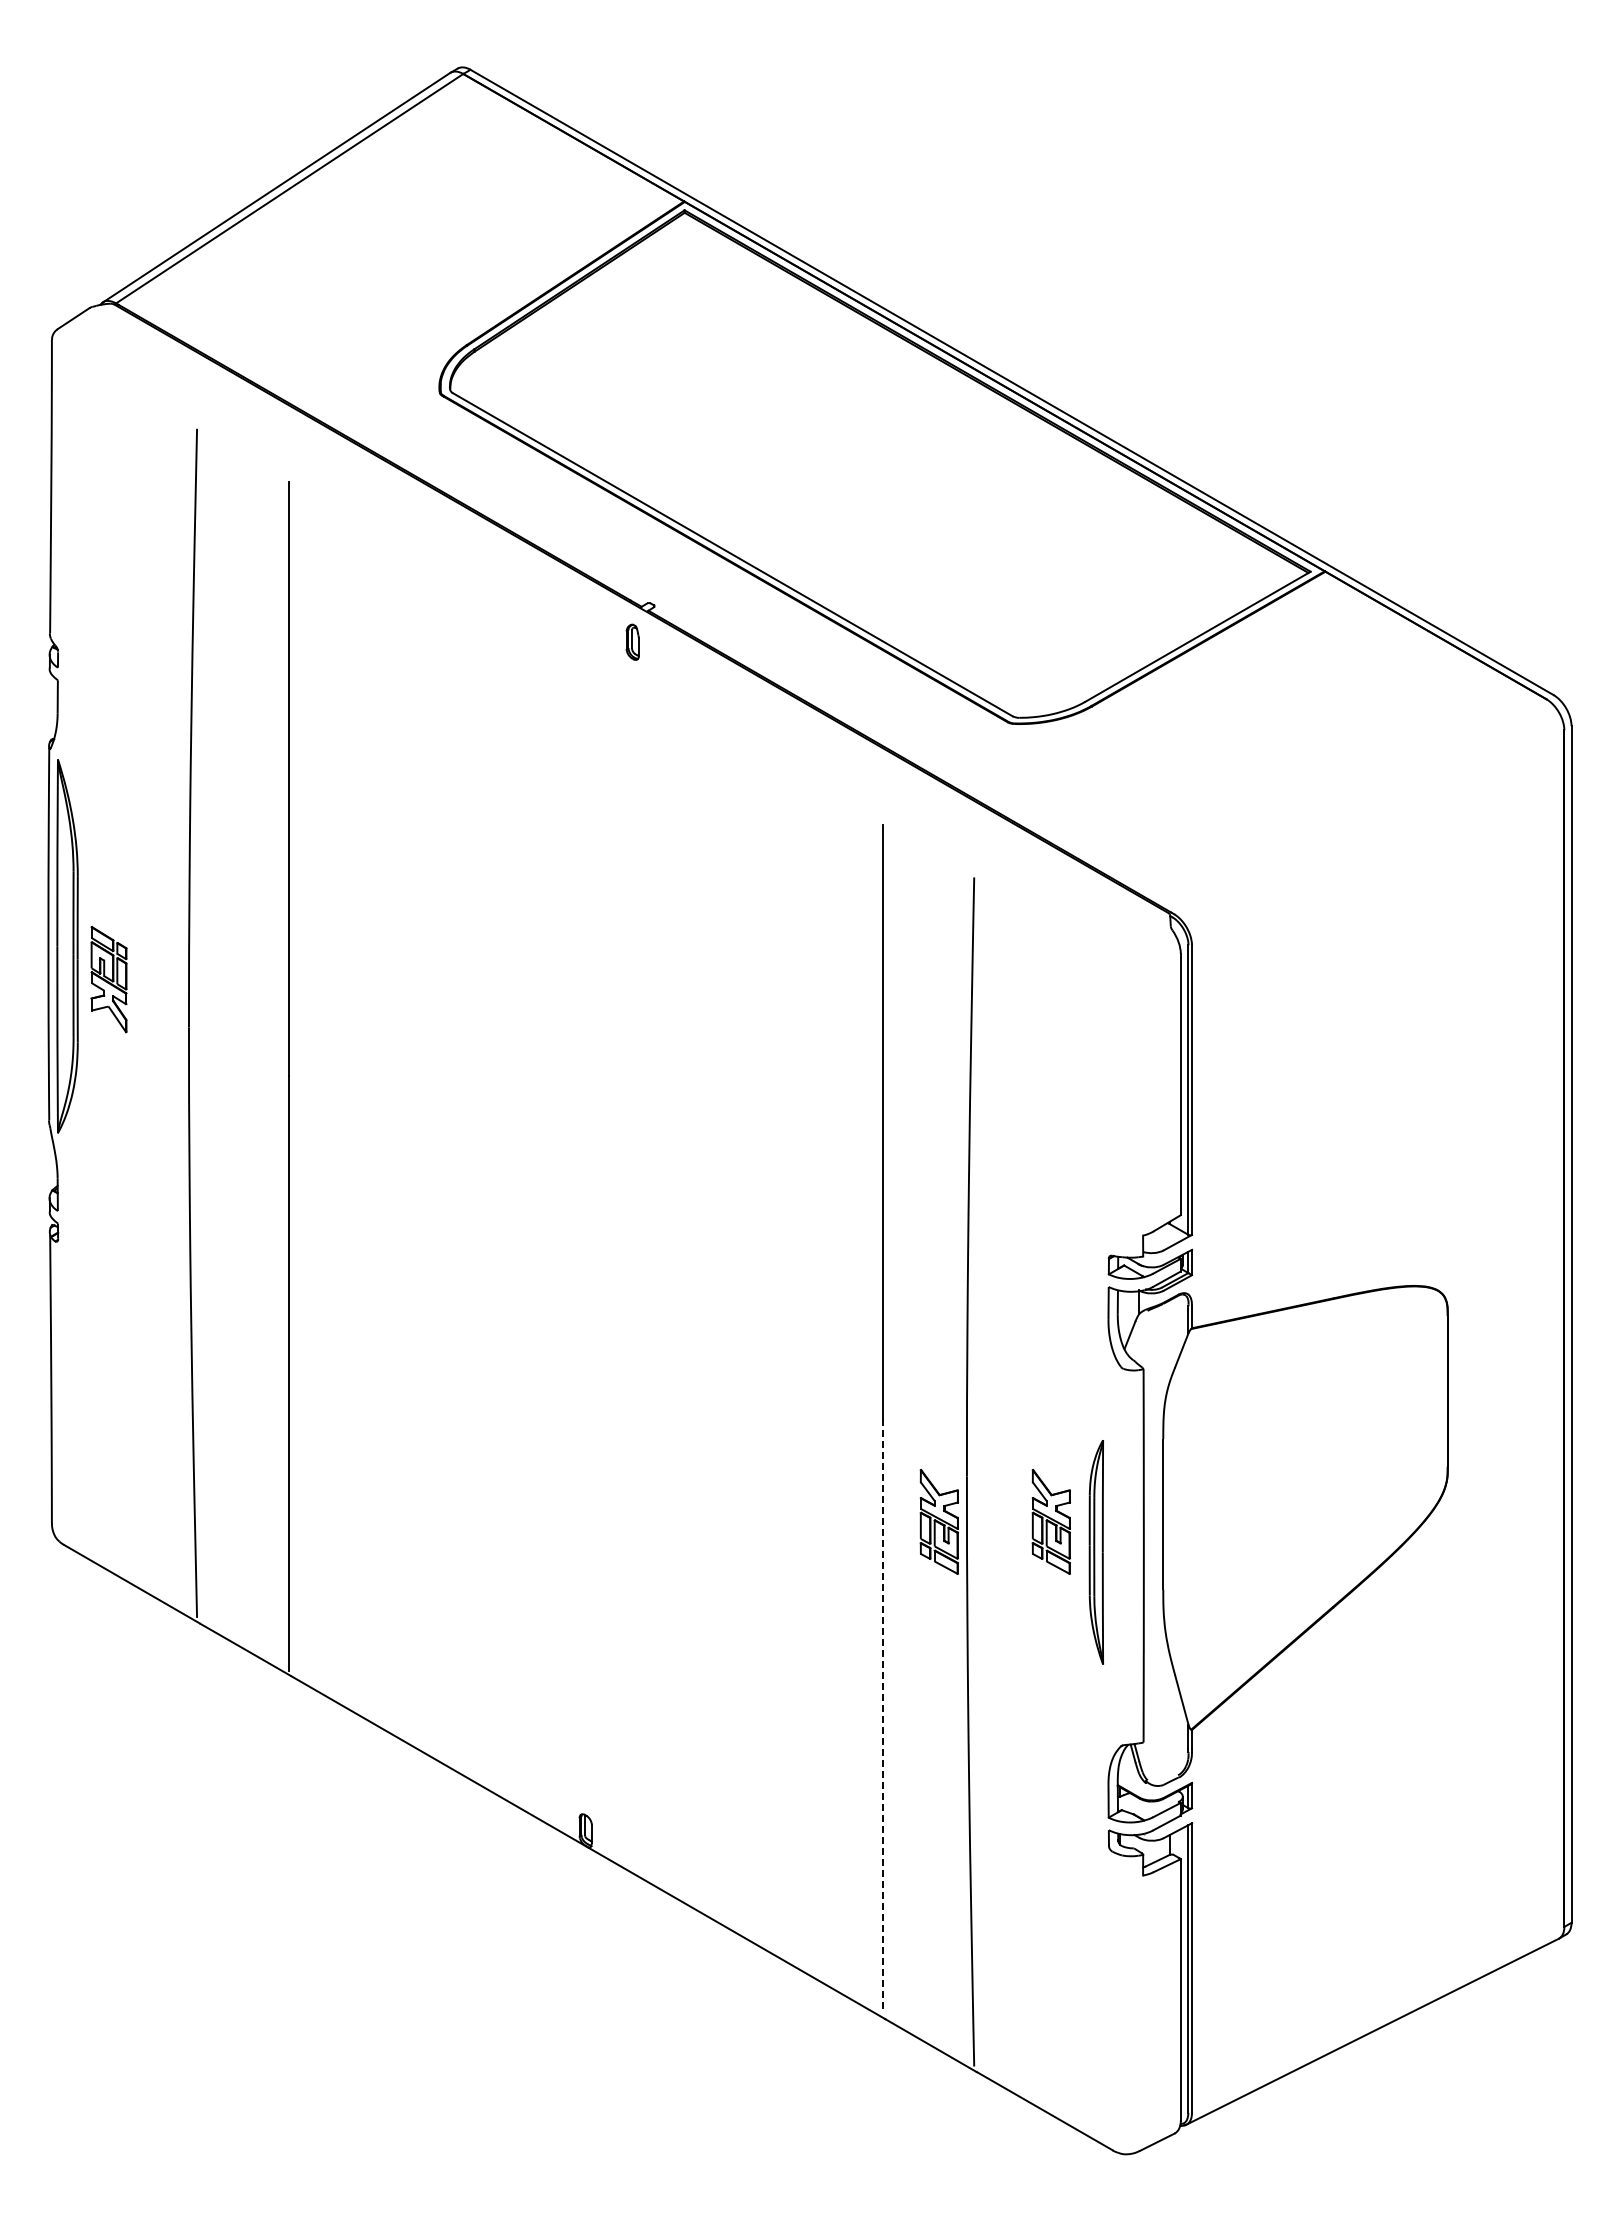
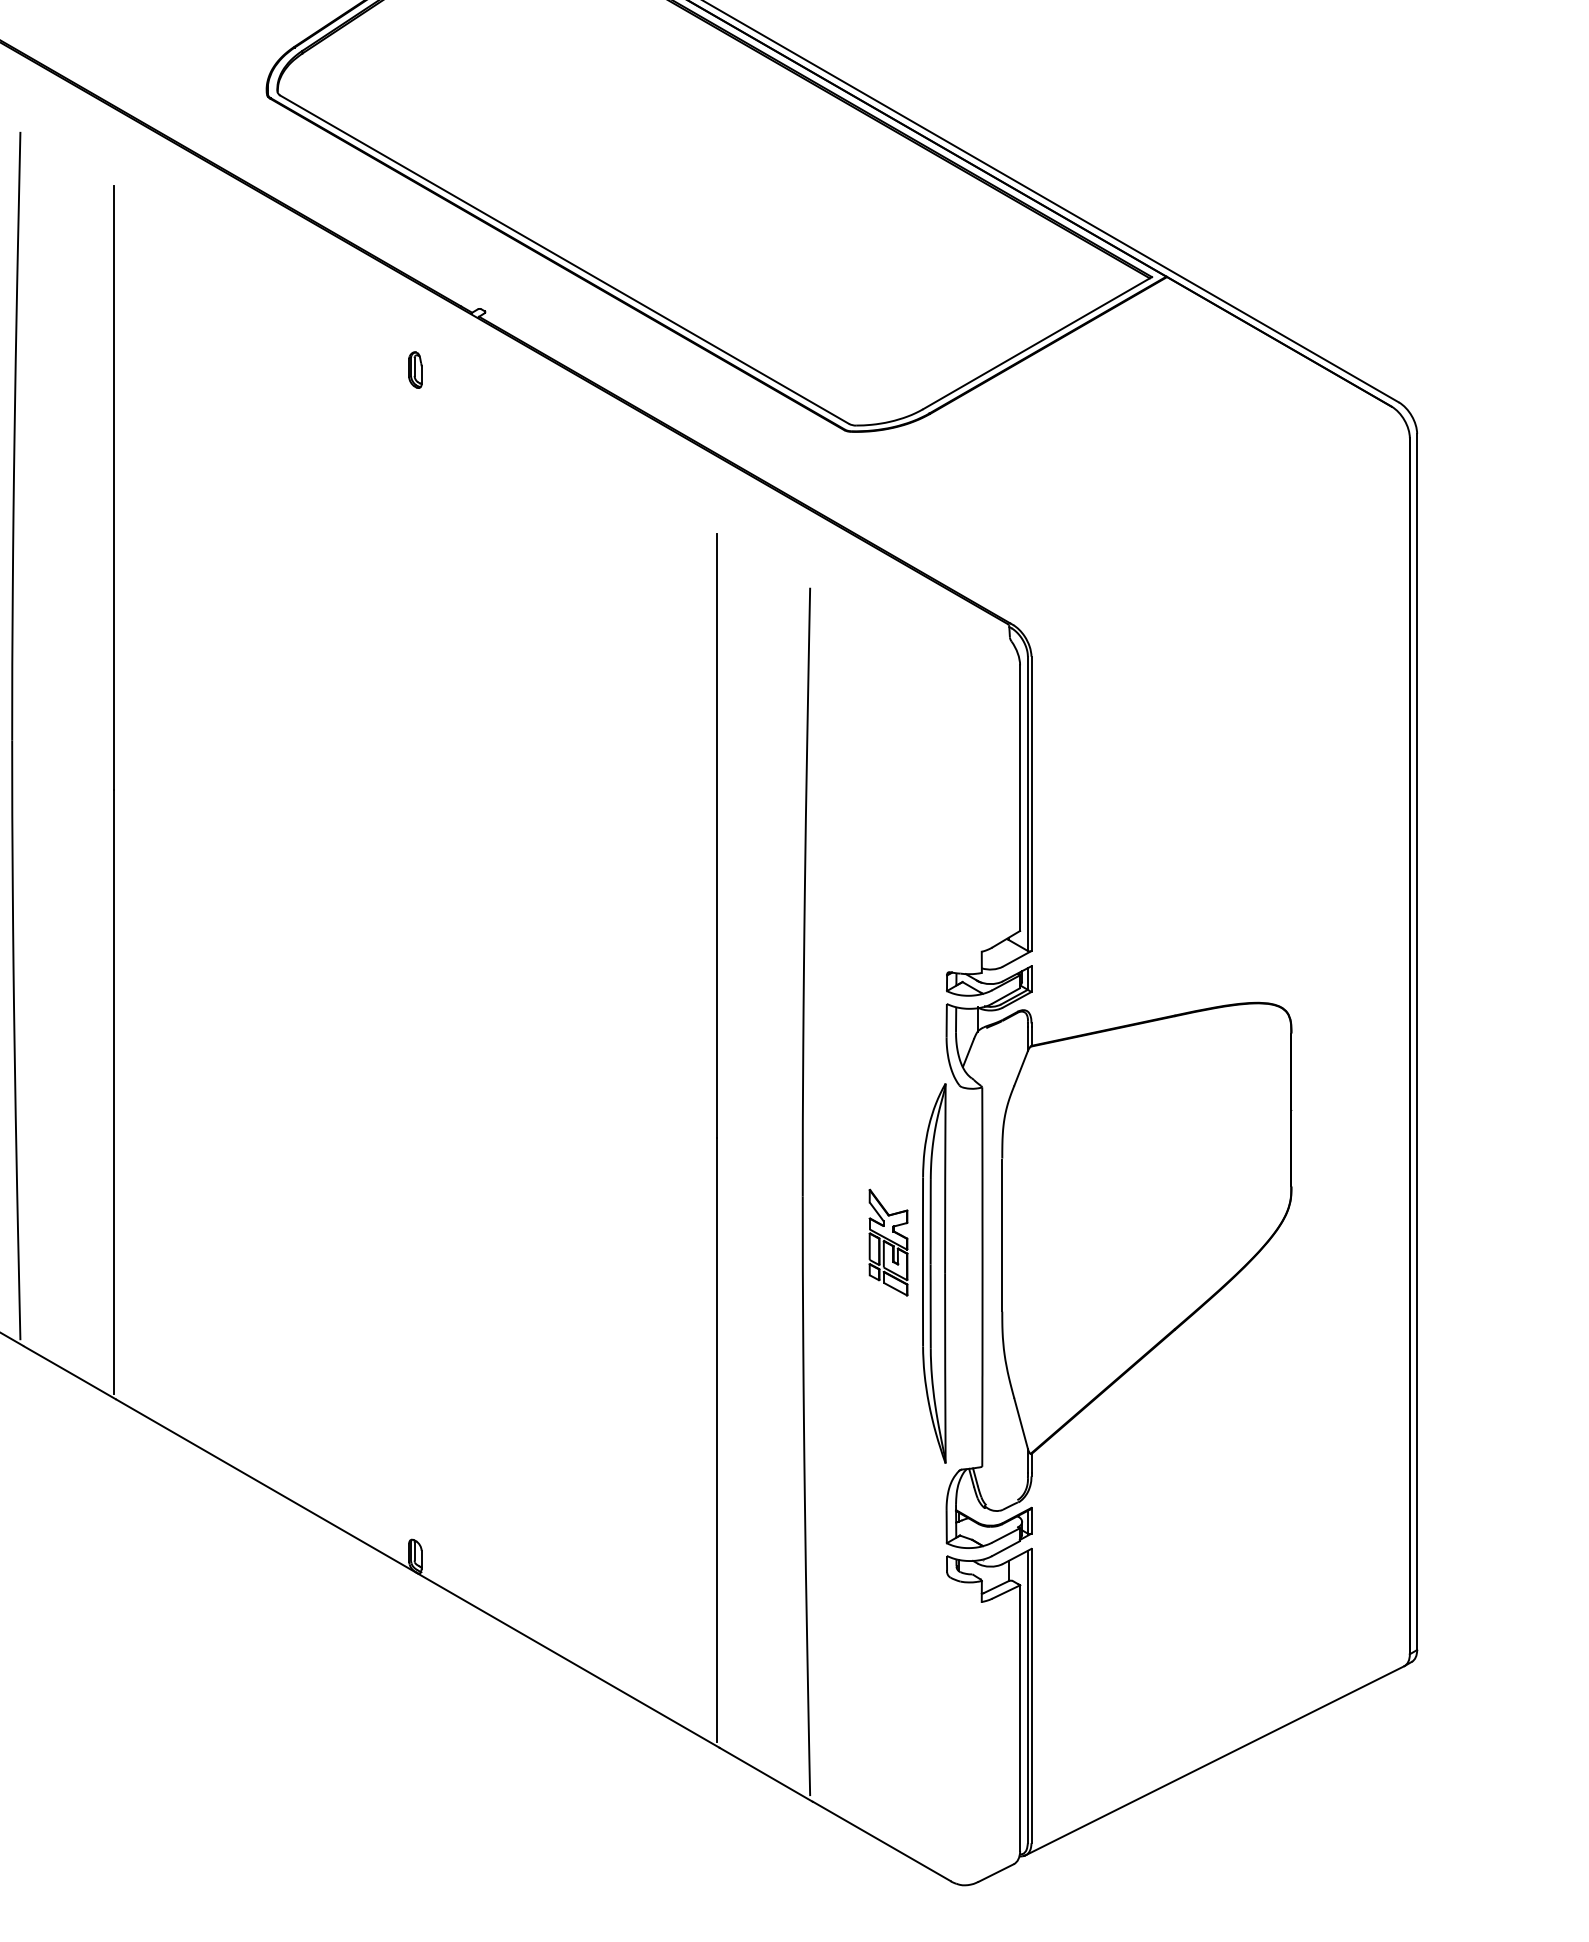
part: (632, 641) -> (415, 369), moved
part: (938, 1521) -> (773, 1242), removed
part: (1096, 1552) -> (934, 1273), size x1.67
line: (882, 1716) -> (716, 1440), dashed -> solid

